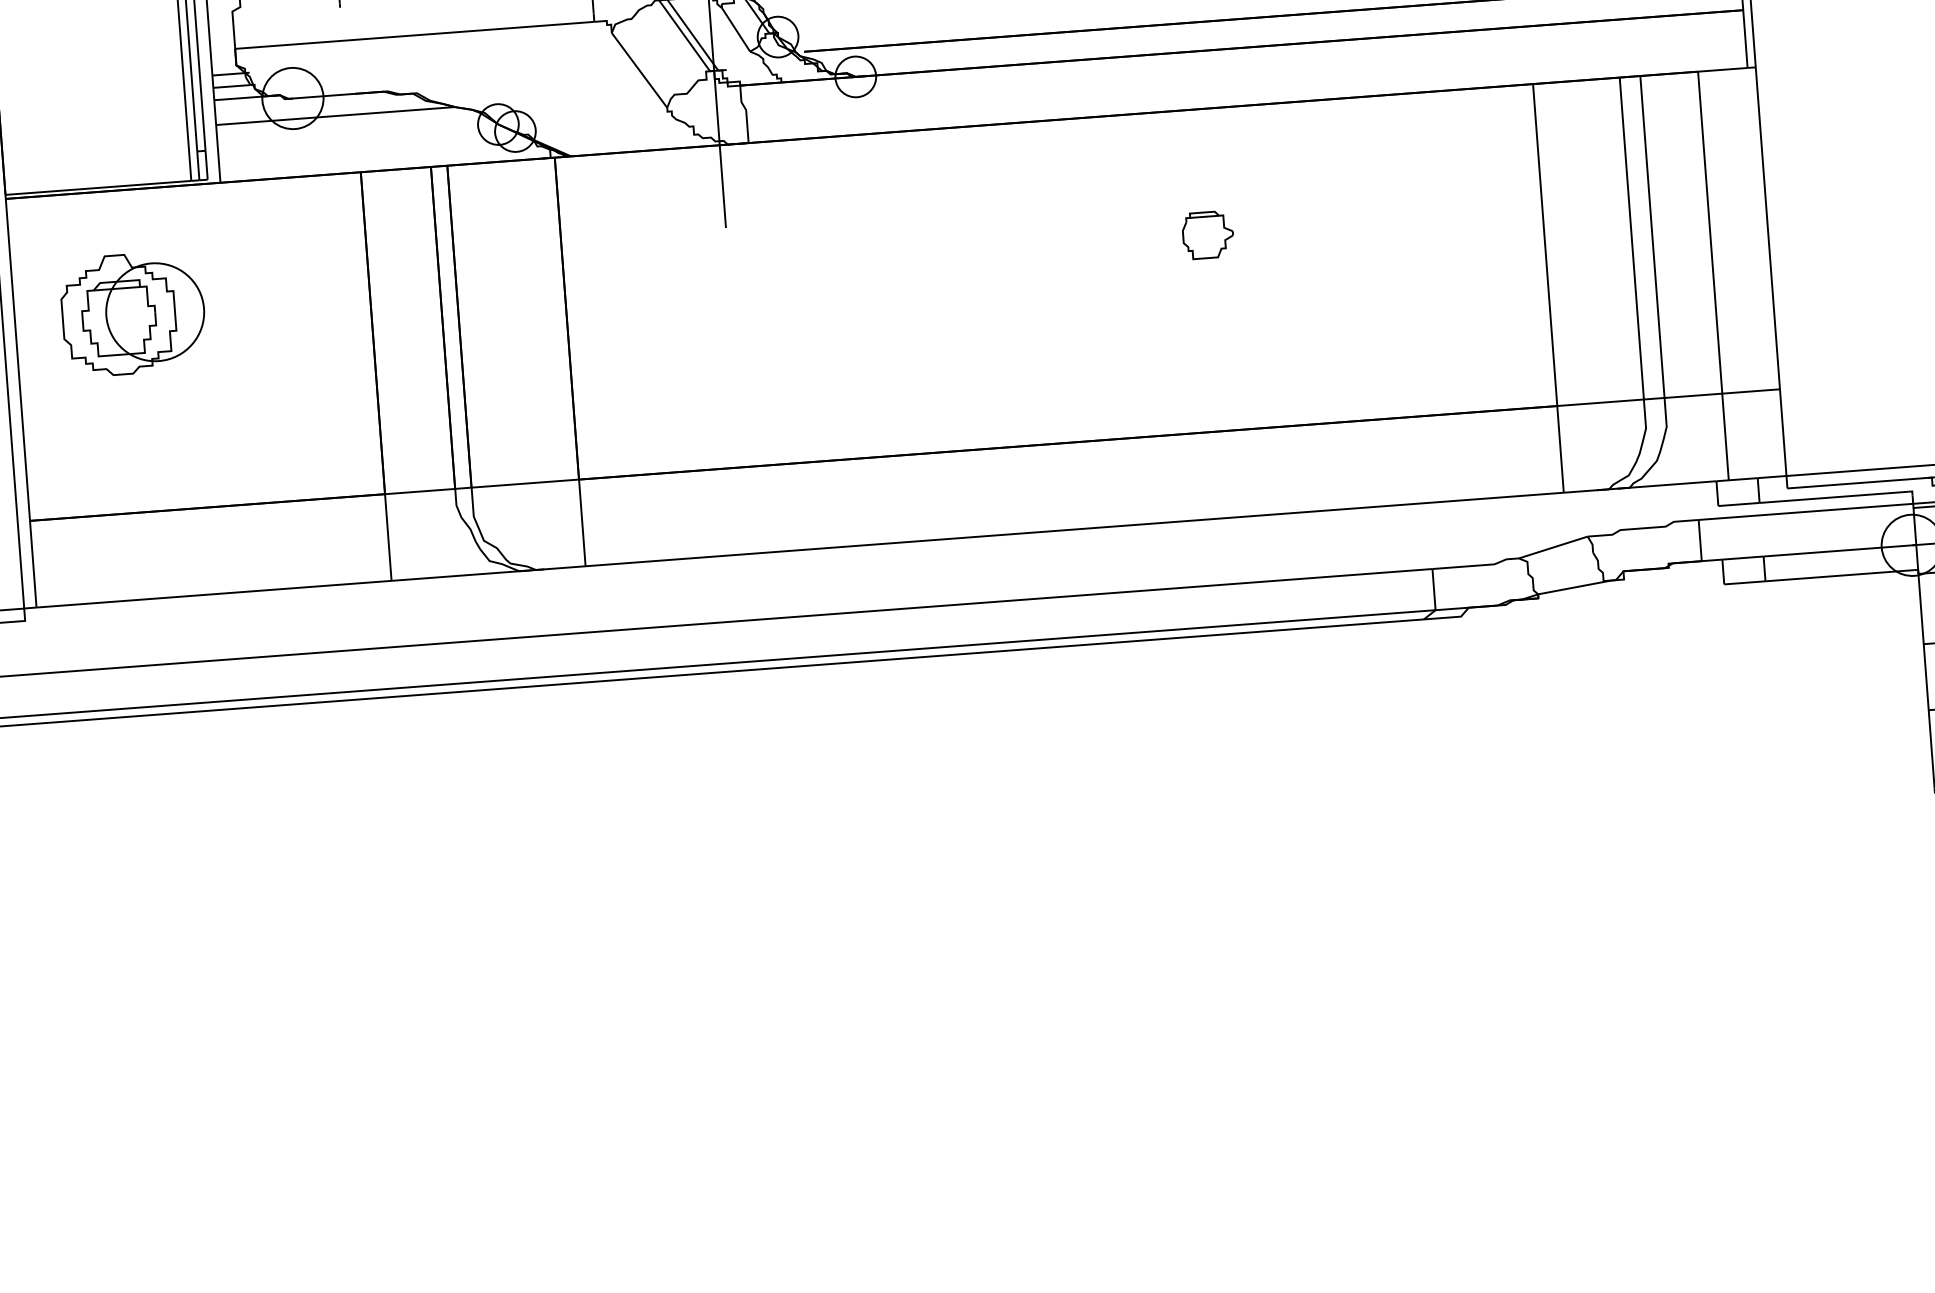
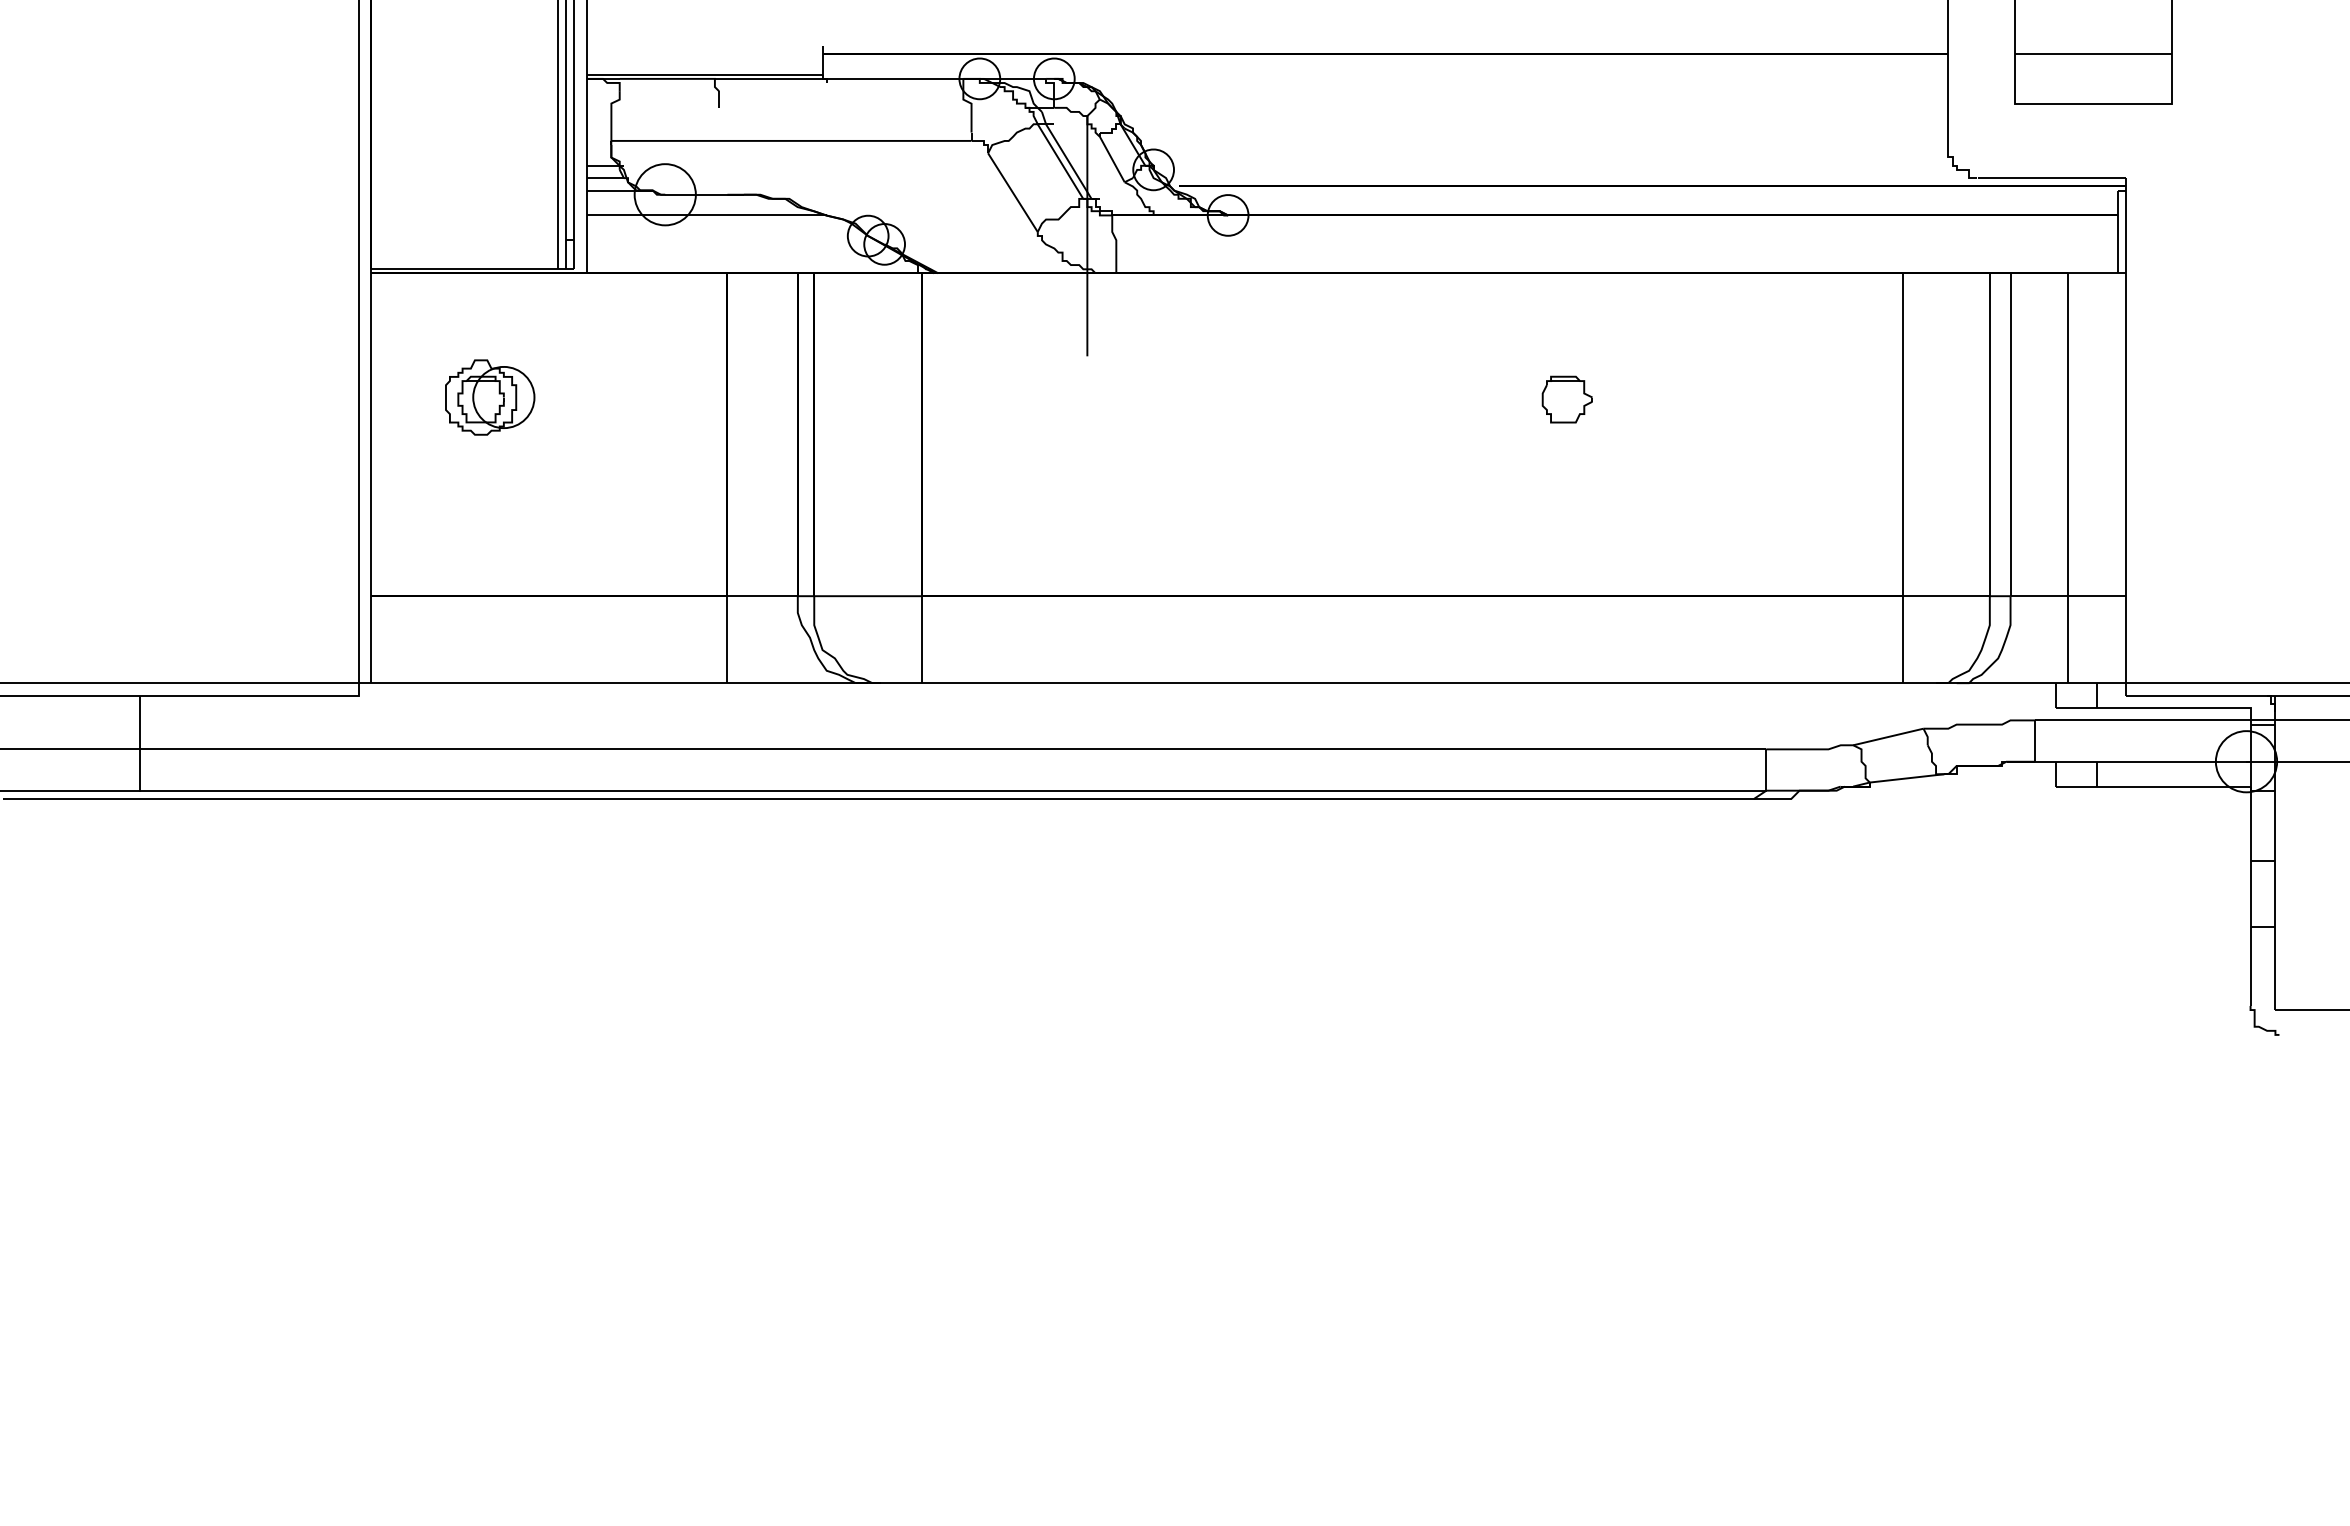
part: (133, 313) -> (490, 397), size x0.62

